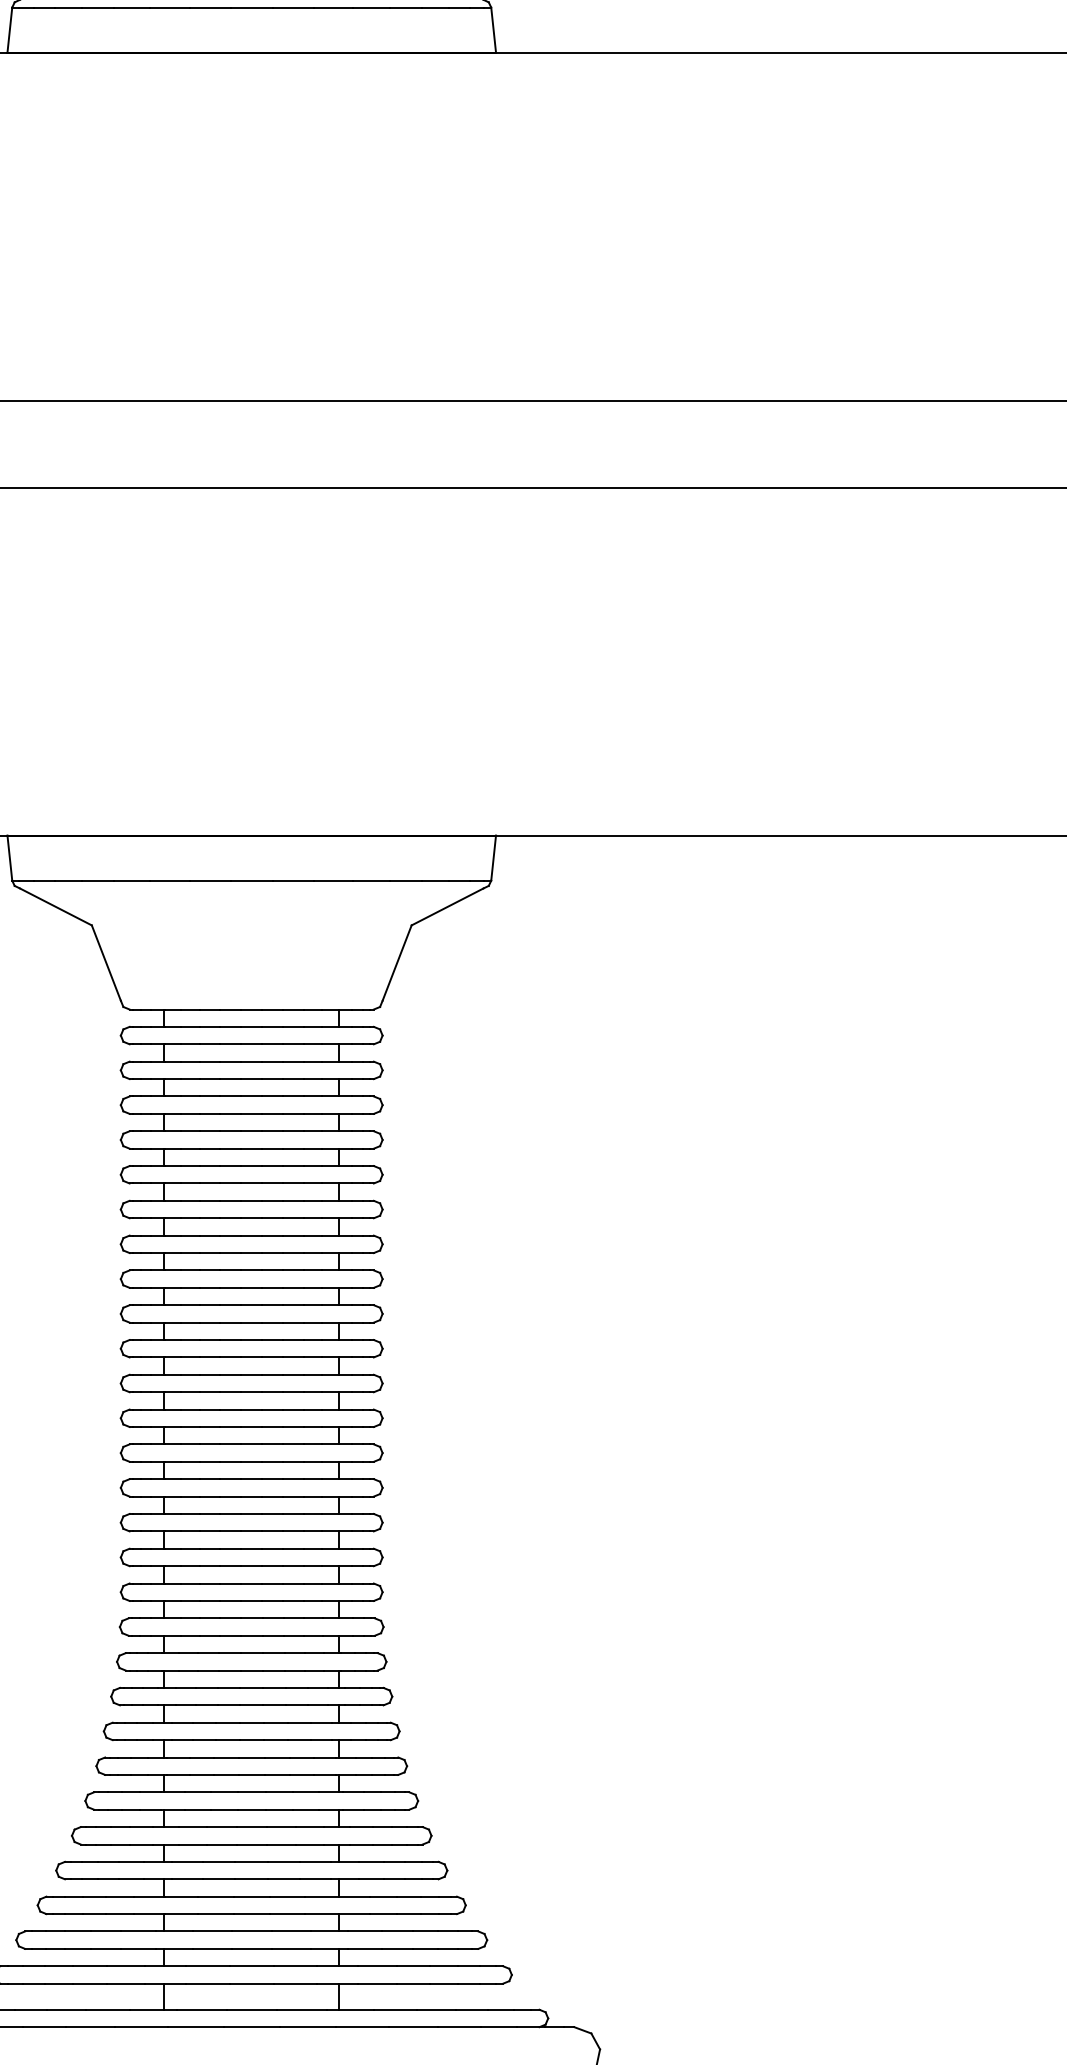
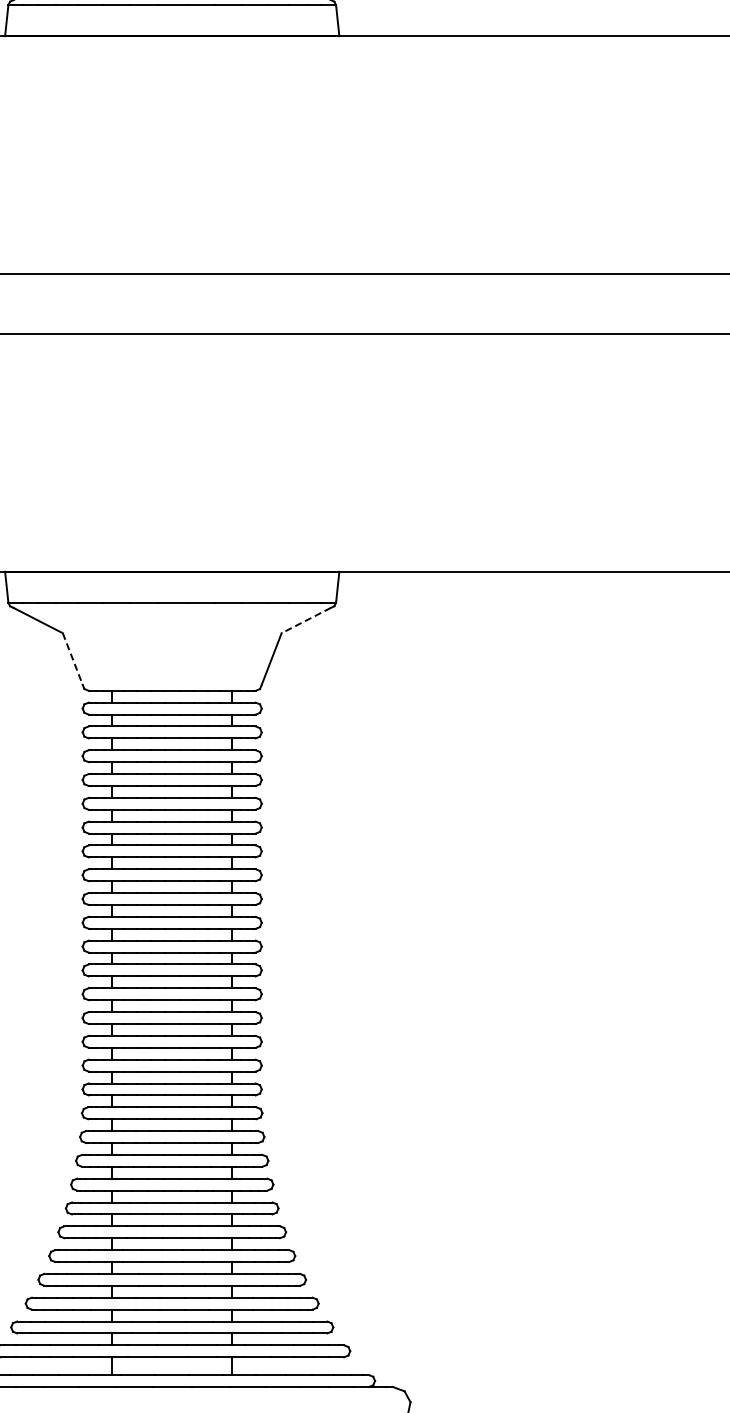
line: (447, 906) -> (306, 620), solid -> dashed
line: (105, 963) -> (72, 659), solid -> dashed

